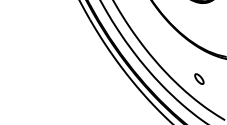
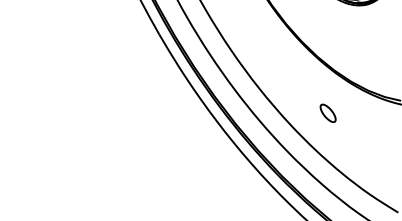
part: (199, 78) -> (328, 112), moved

